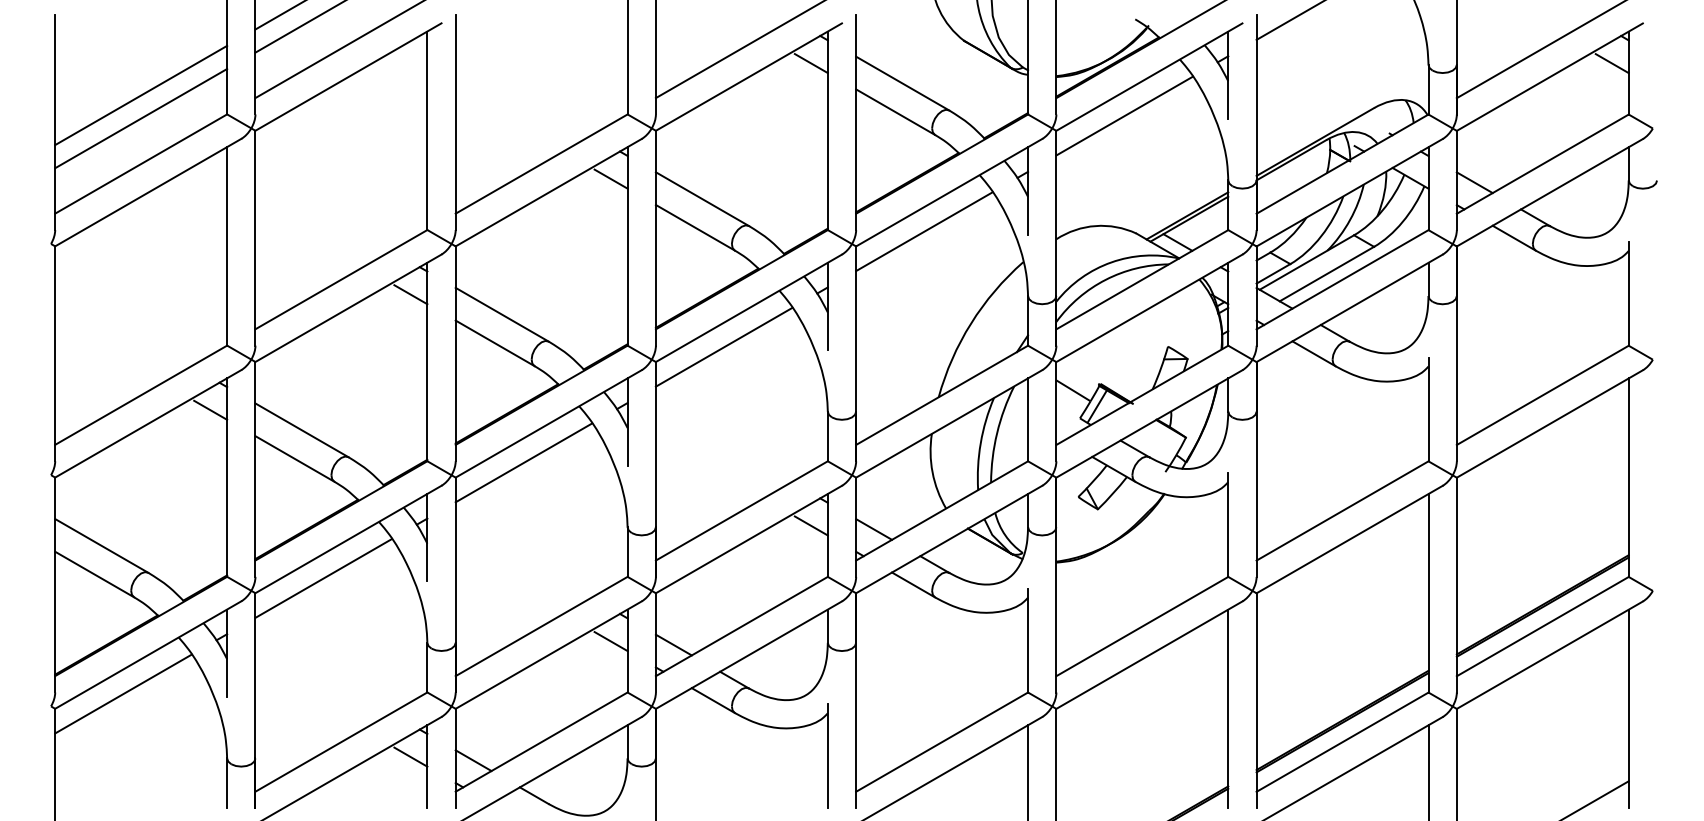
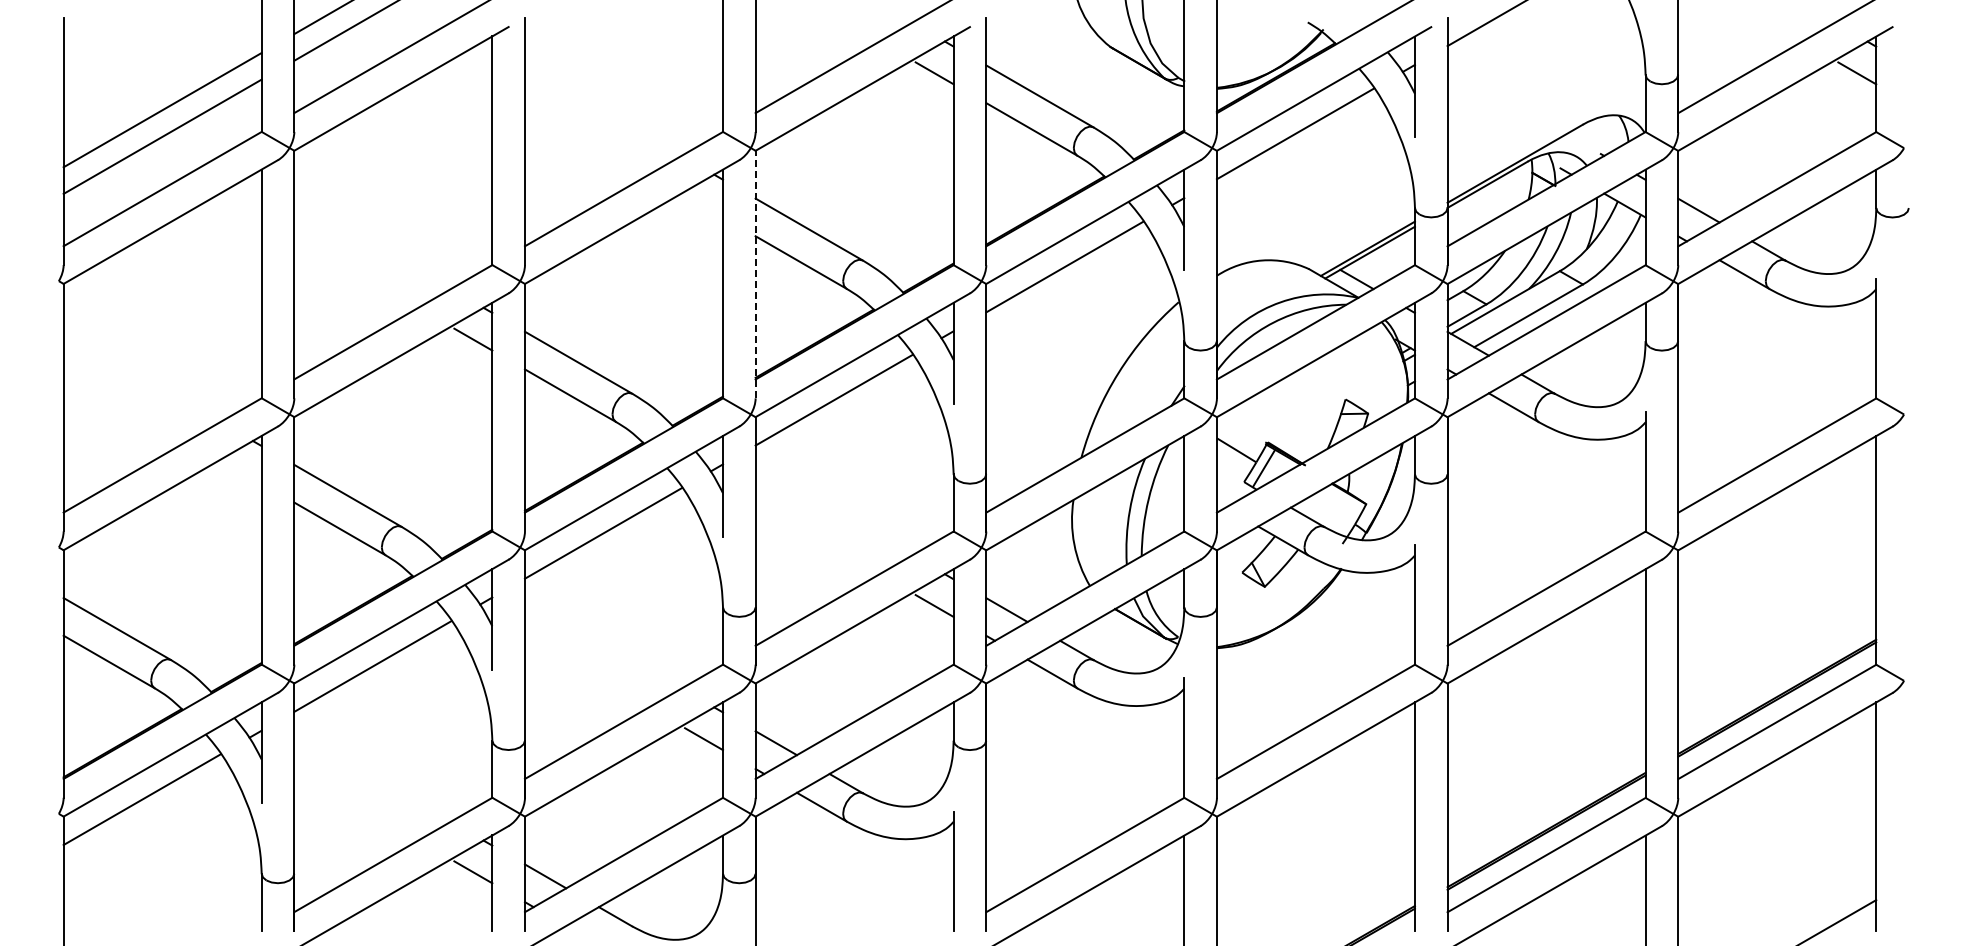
line: (611, 179) -> (704, 206), removed
line: (655, 238) -> (755, 274), solid -> dashed
line: (210, 410) -> (242, 472), removed

